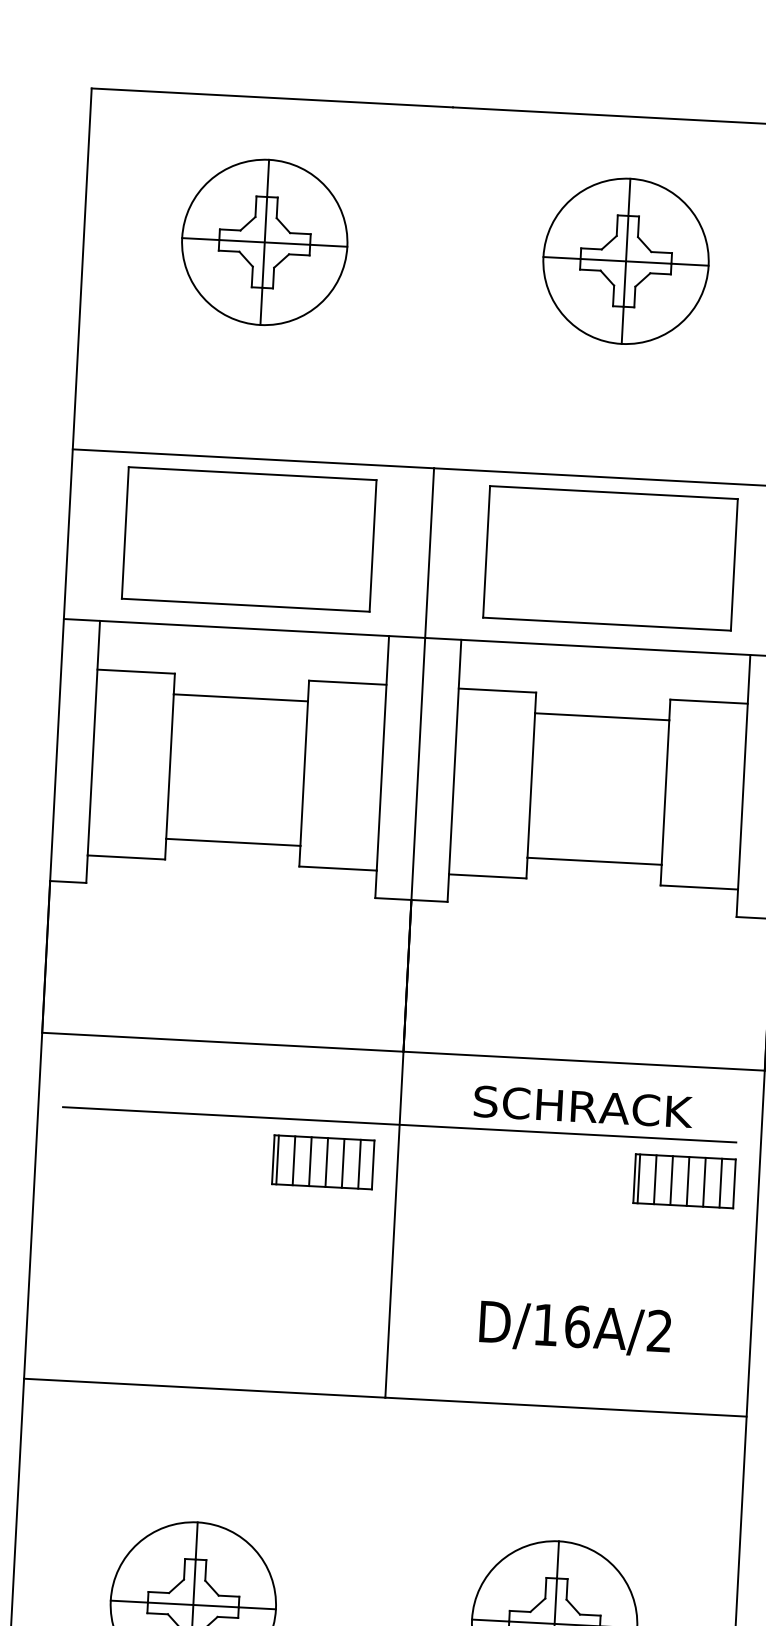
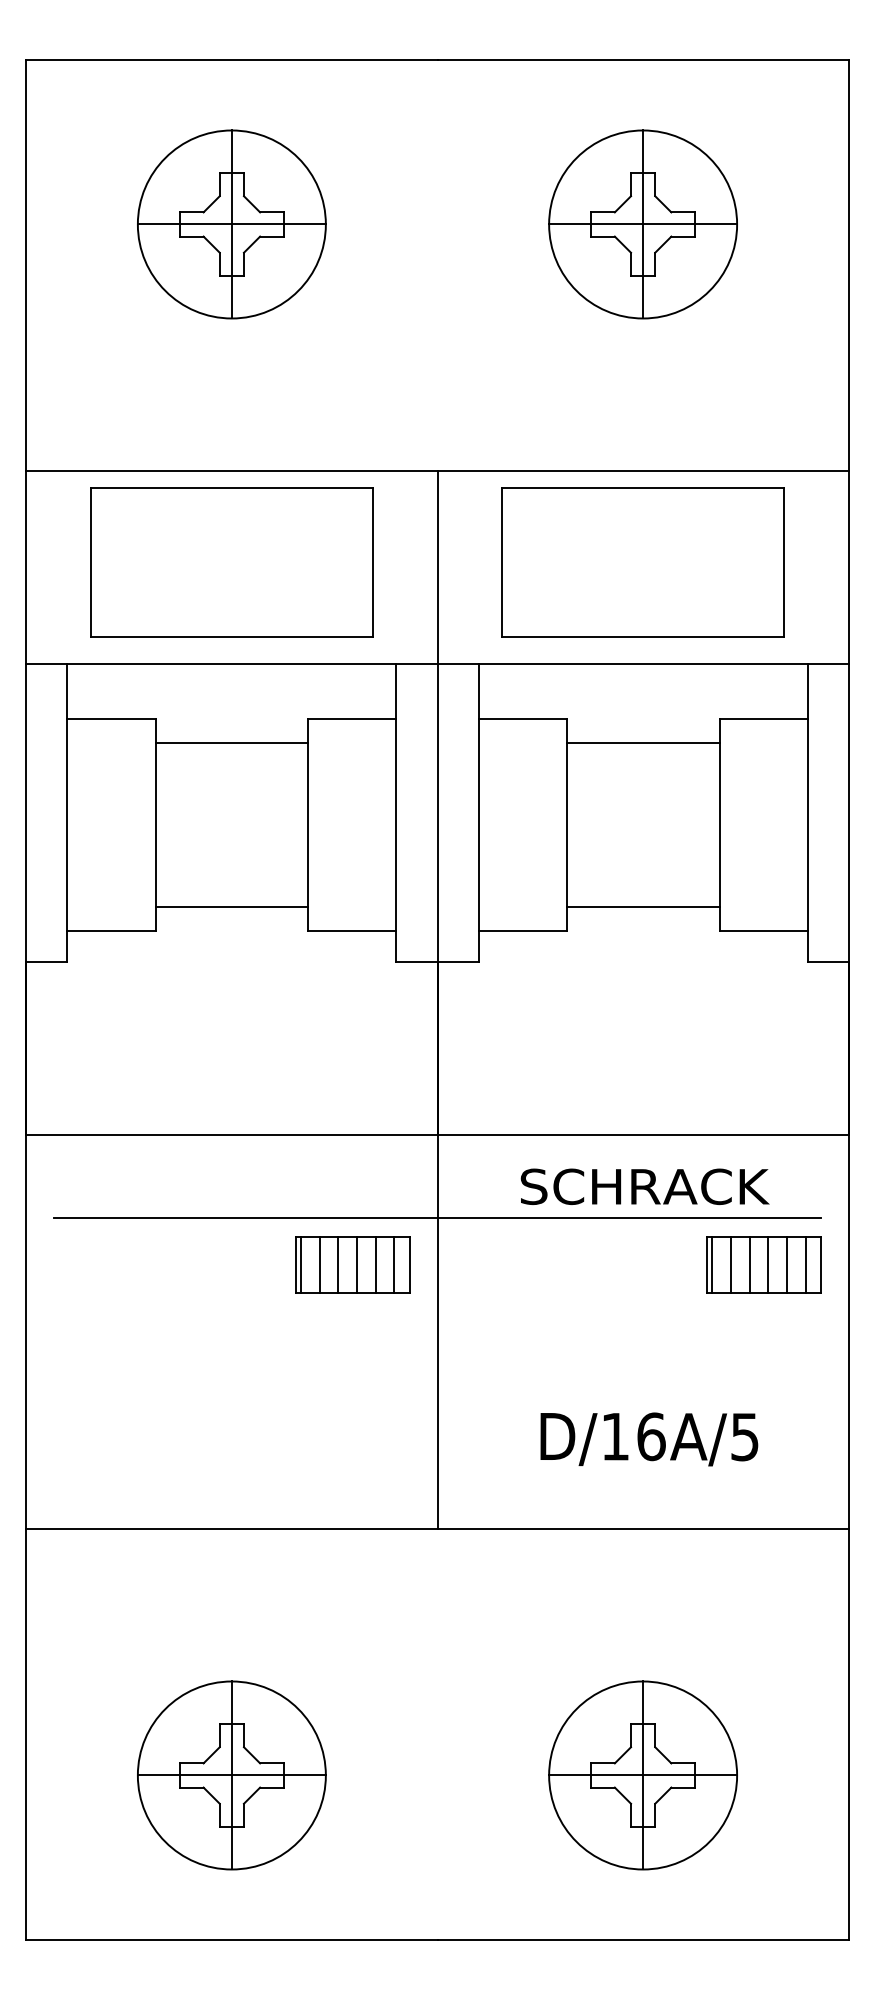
text: (659, 1330) -> (744, 1436), D/16A/2 -> D/16A/5

